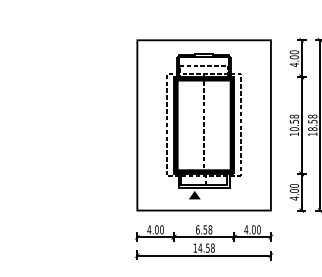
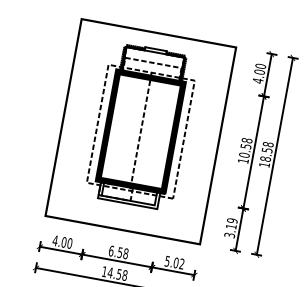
text: (294, 192) -> (231, 228), 4.00 -> 3.19
fill: (194, 194) -> (115, 209), removed
text: (252, 229) -> (174, 262), 4.00 -> 5.02

